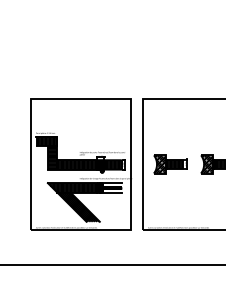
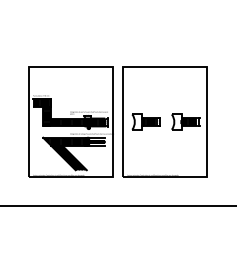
hatch: (160, 163) -> (137, 121), removed
hatch: (206, 163) -> (176, 121), removed

